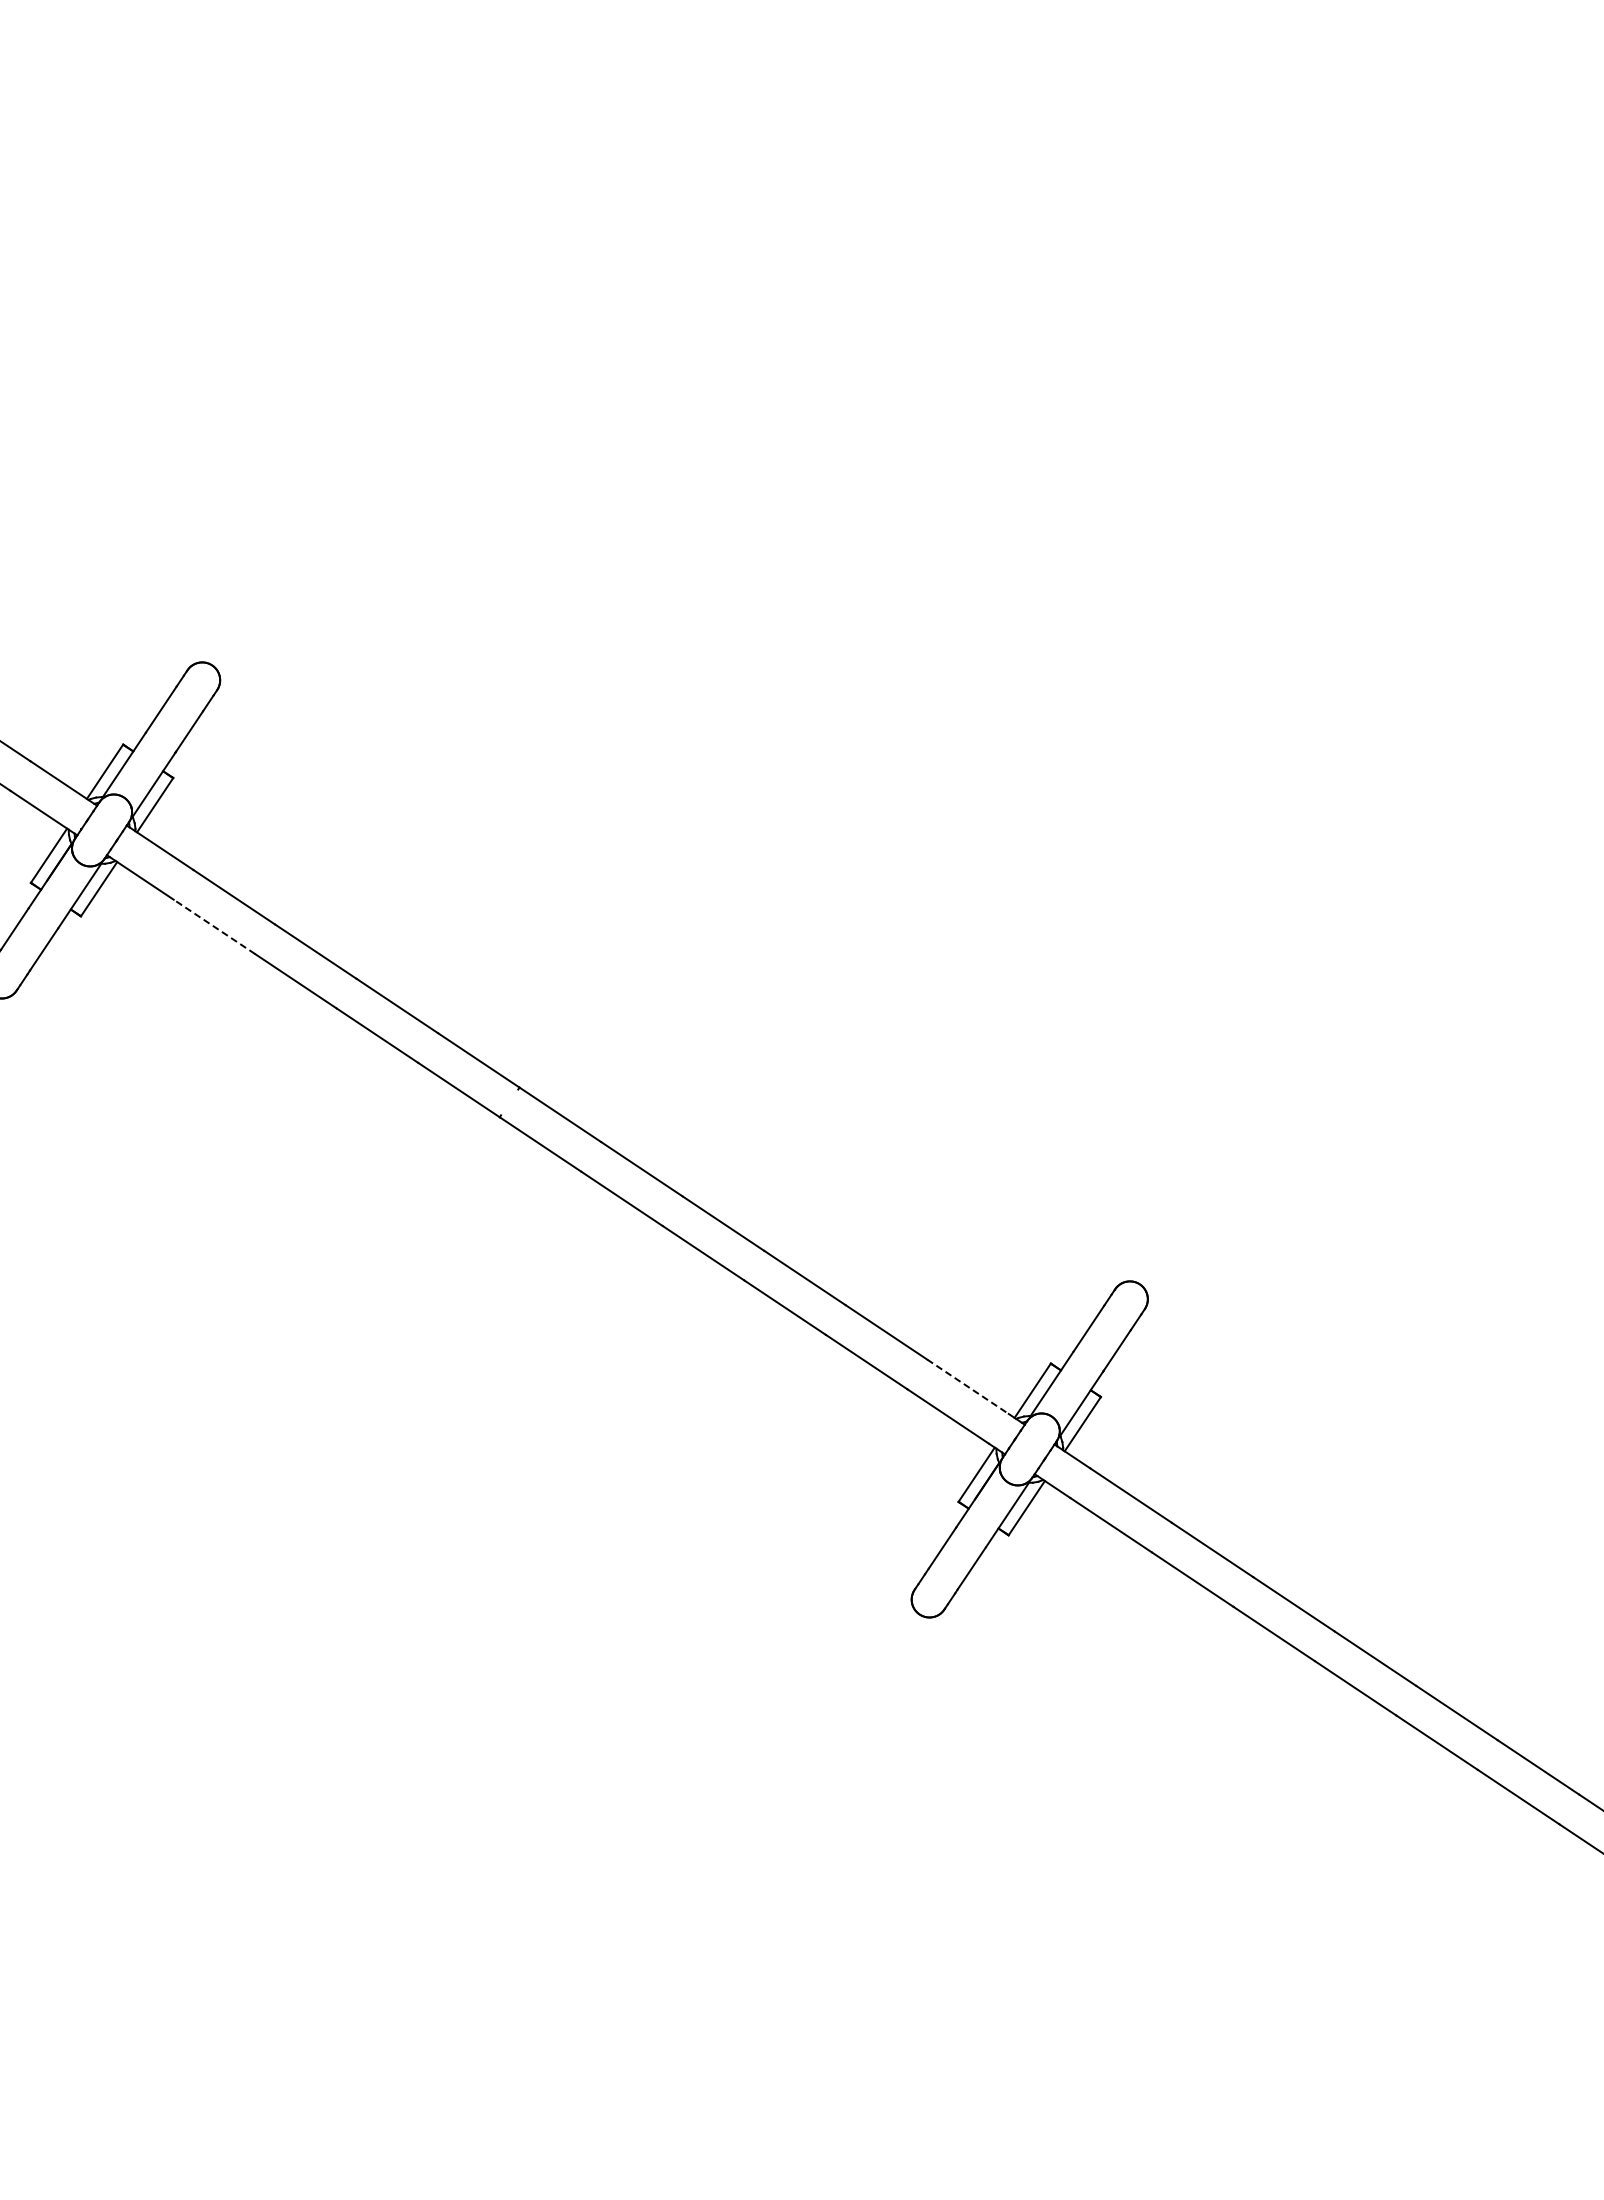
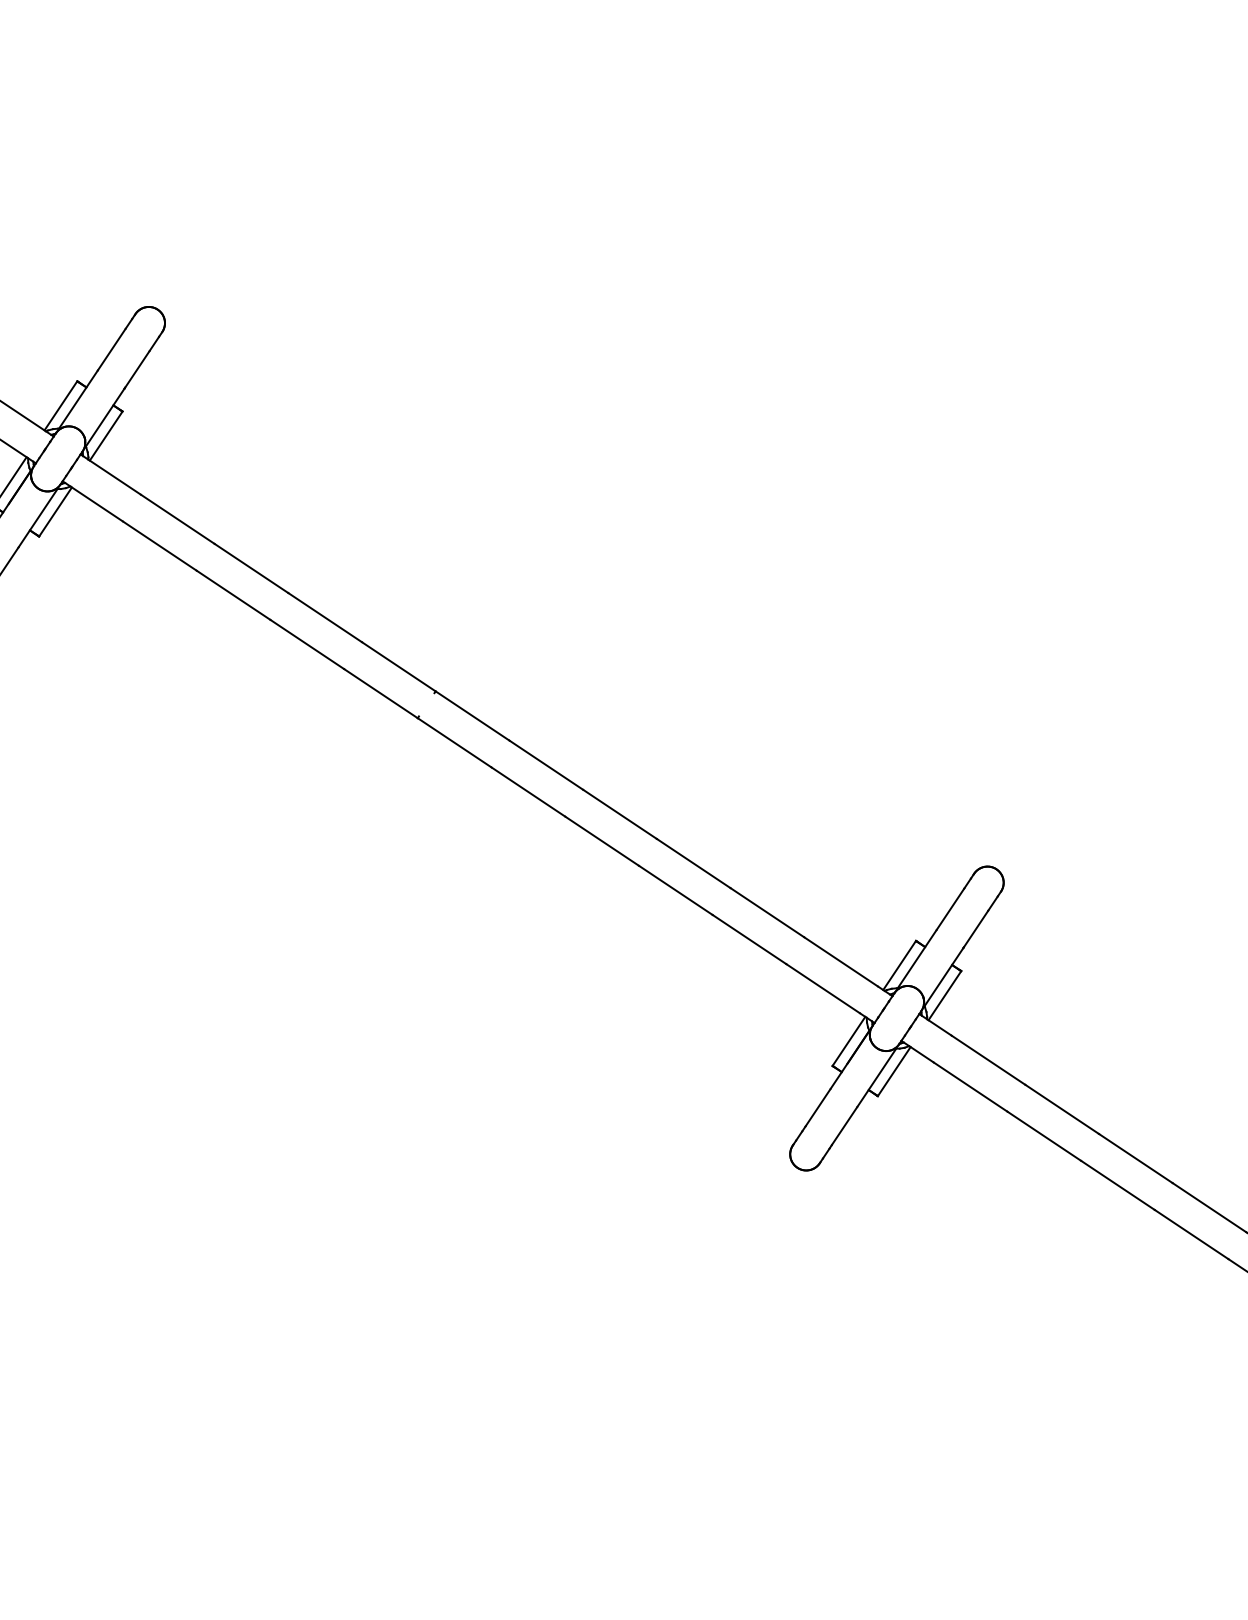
line: (214, 926) -> (159, 545), dashed -> solid
line: (968, 1387) -> (841, 962), dashed -> solid

